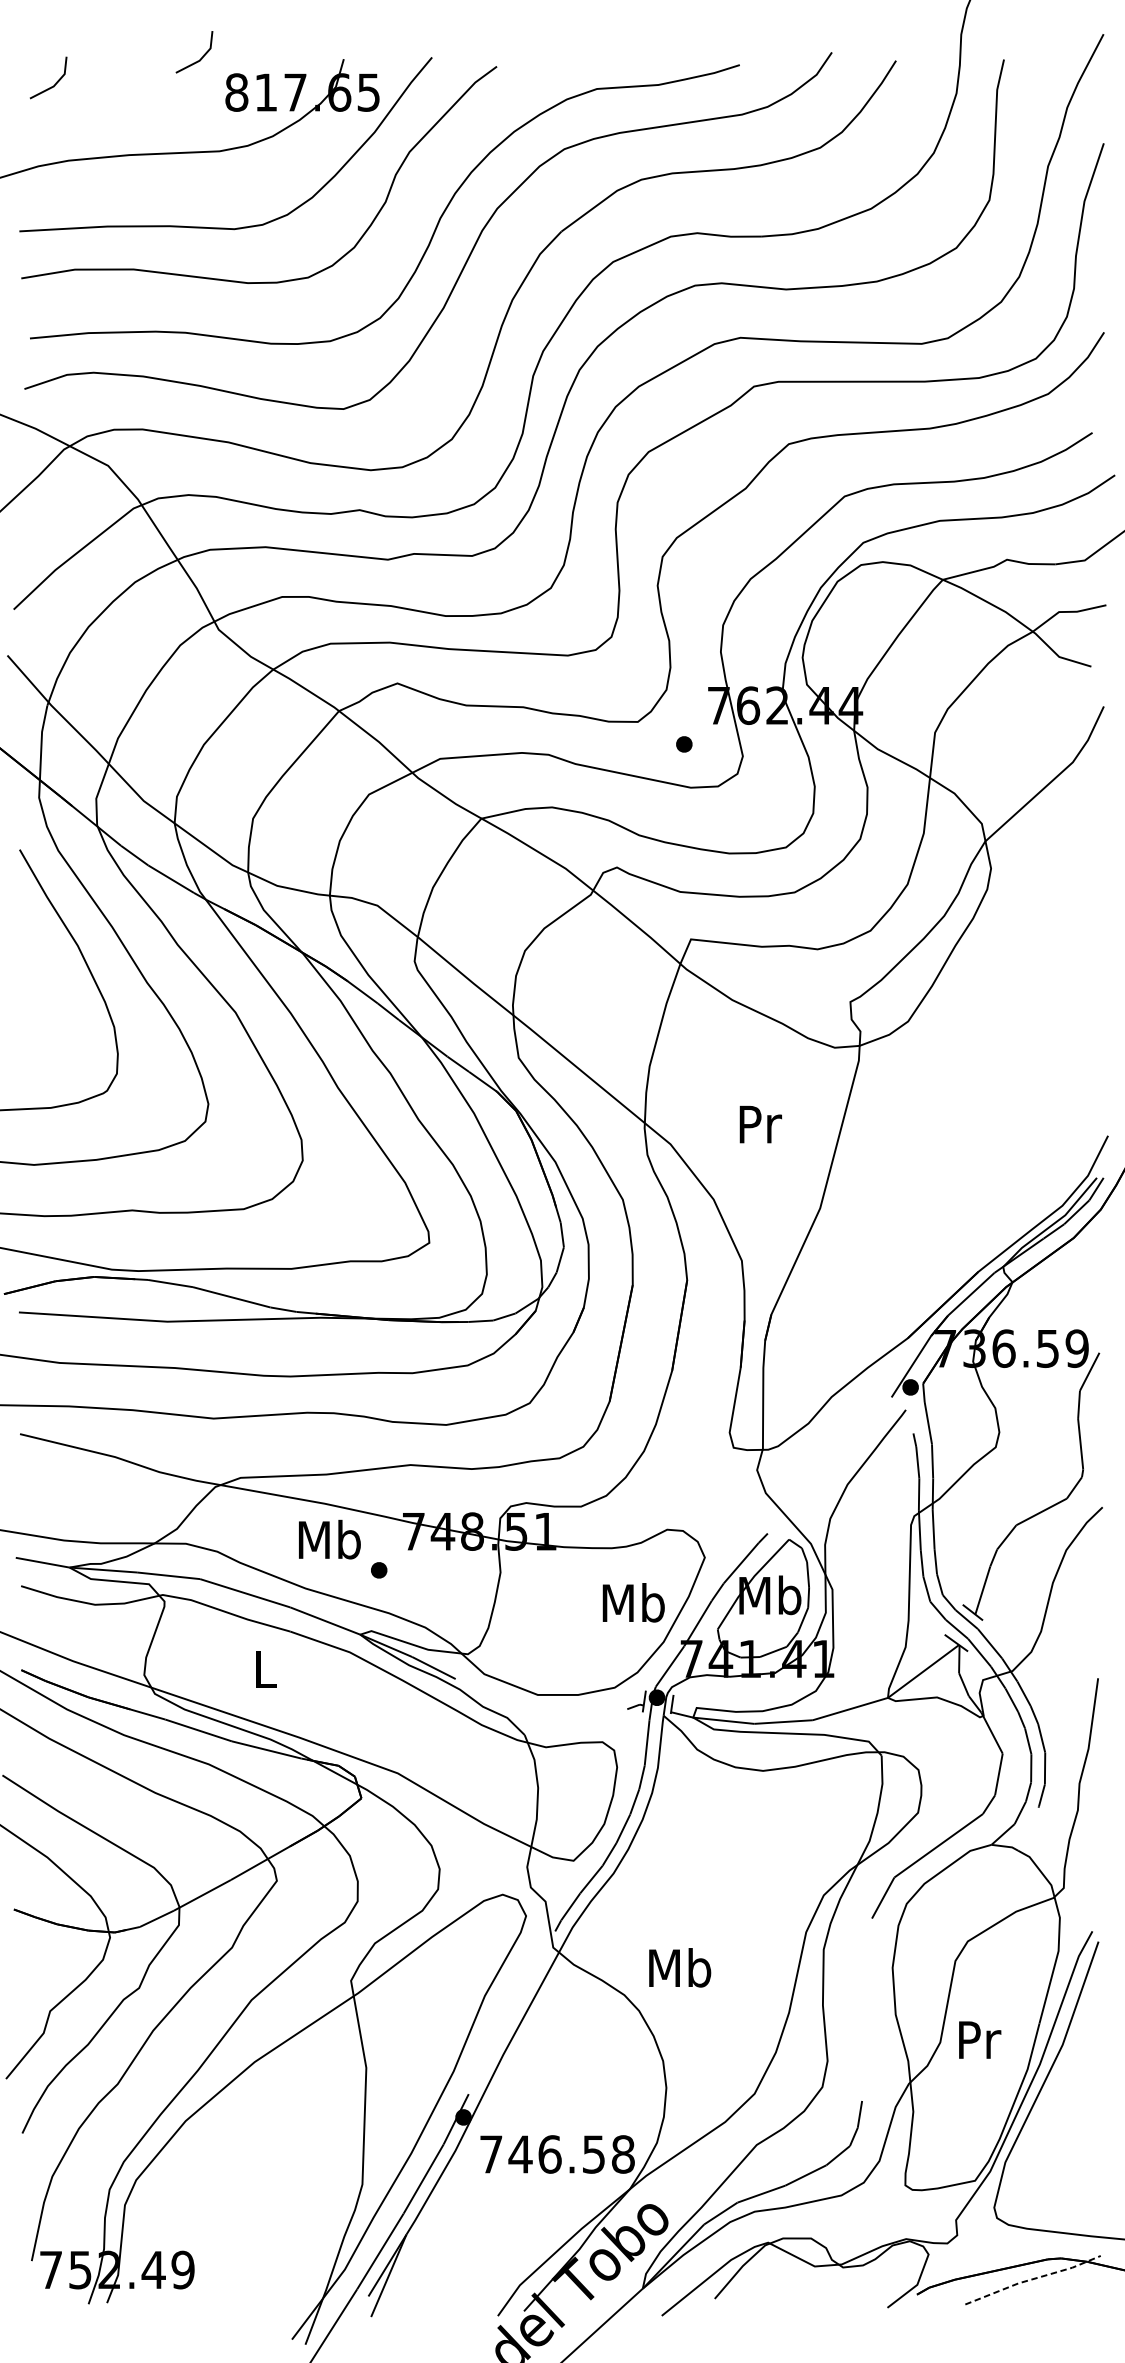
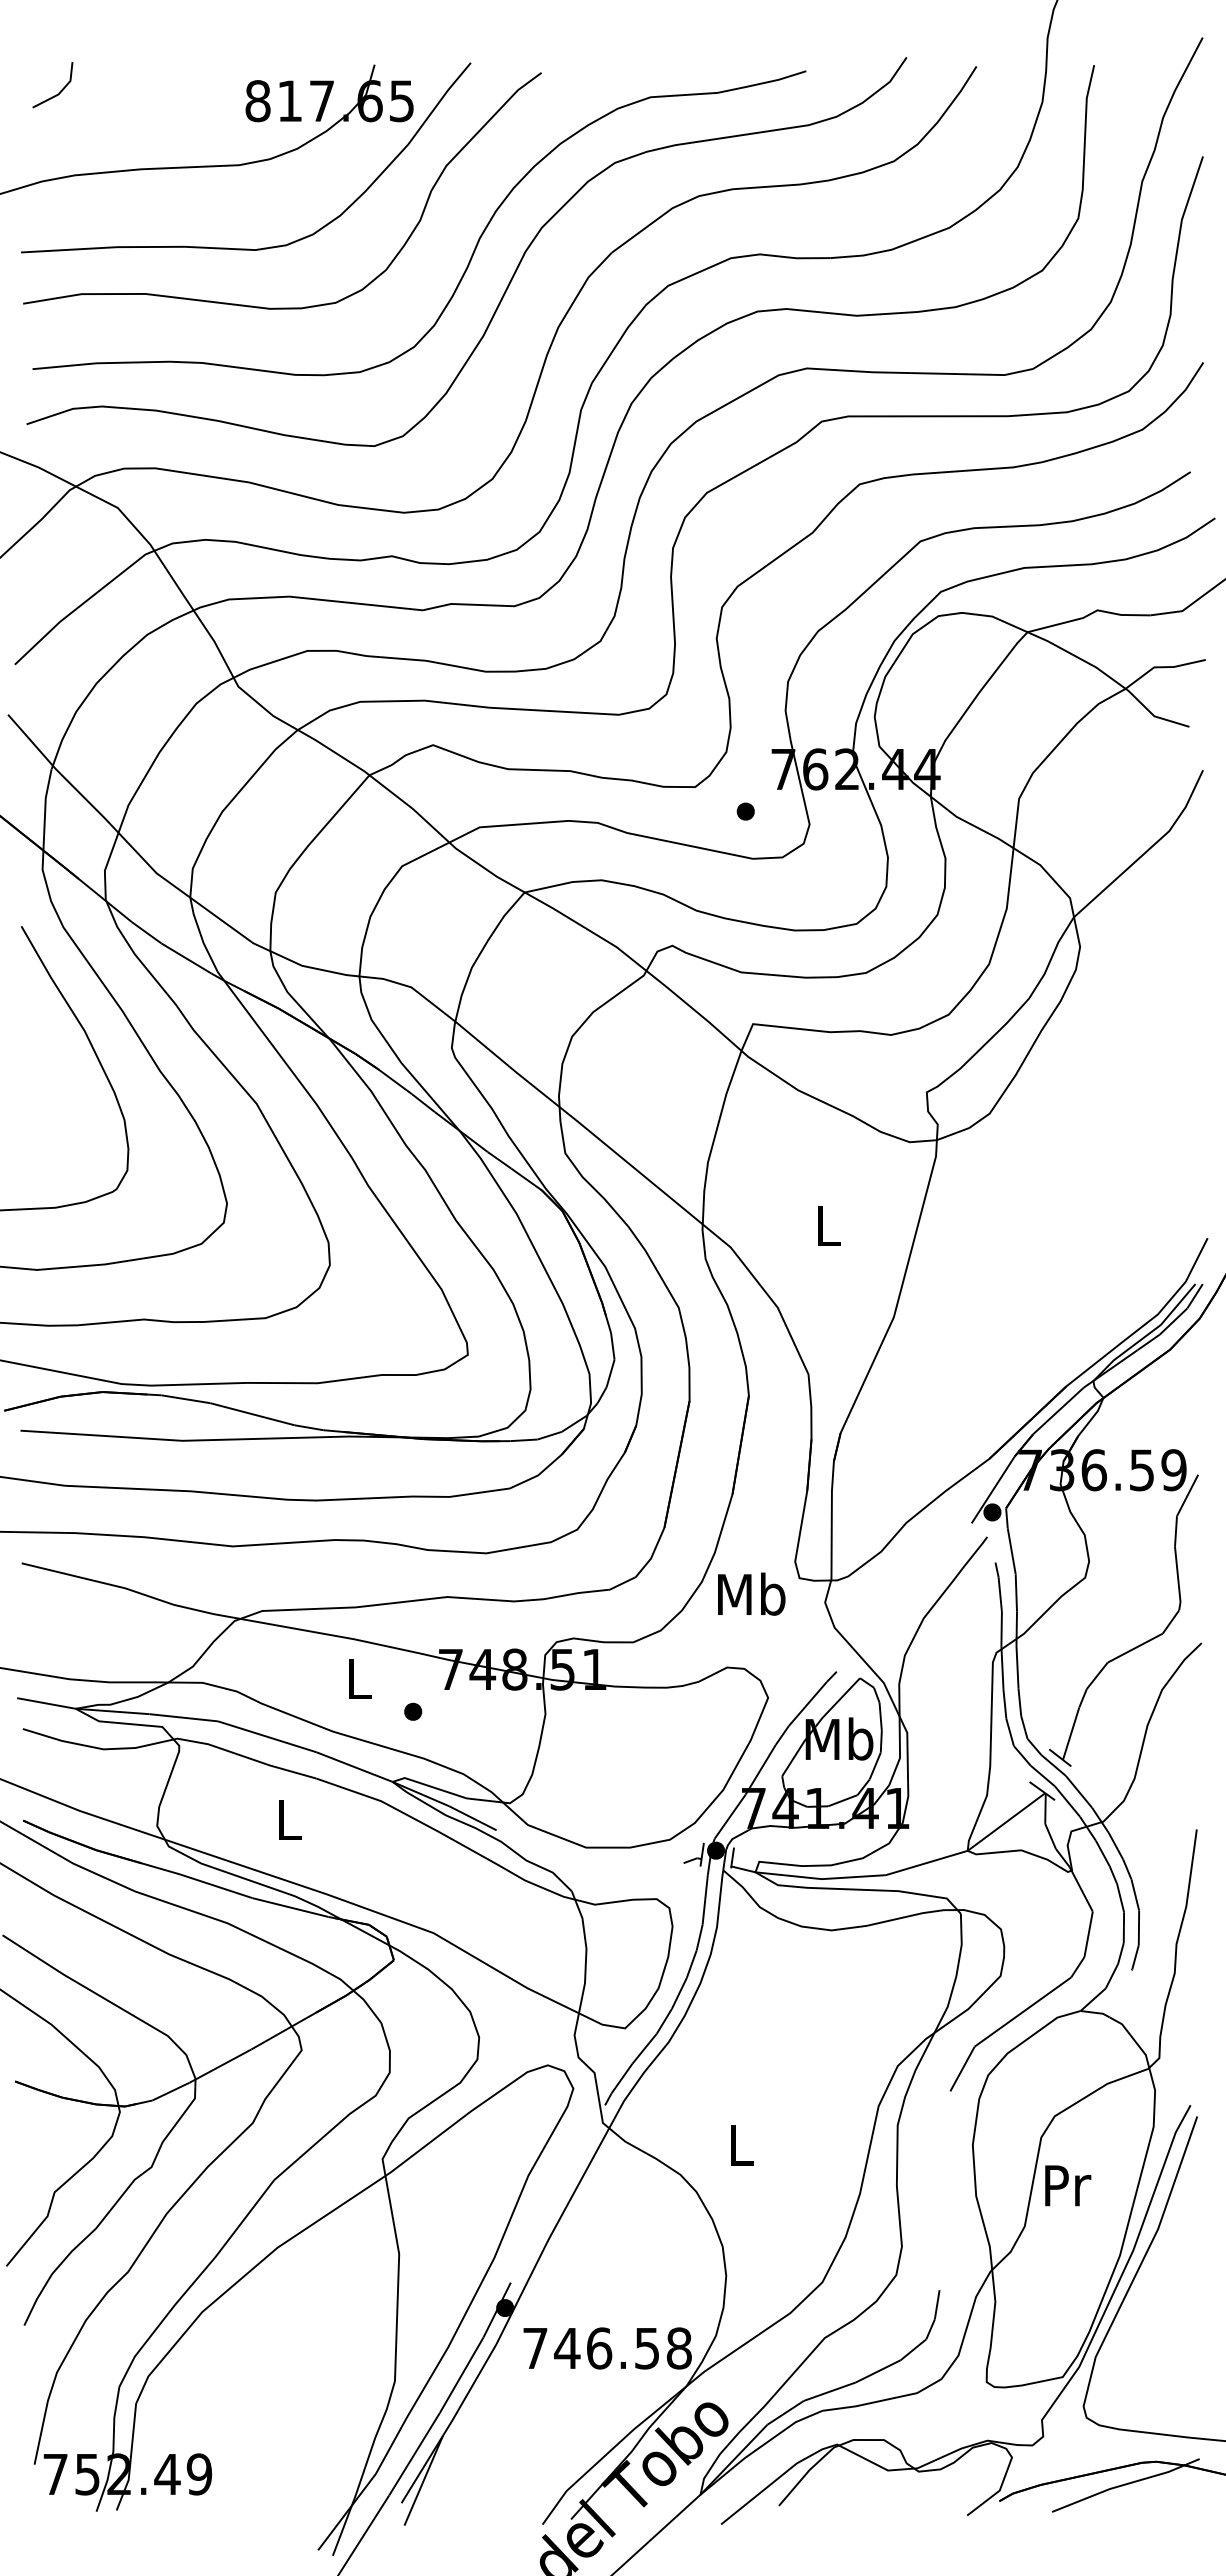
line: (200, 58) -> (218, 63), removed
text: (761, 1124) -> (829, 1225), Pr -> L
text: (329, 1538) -> (359, 1677), Mb -> L
text: (633, 1602) -> (751, 1593), moved
text: (680, 1967) -> (741, 2144), Mb -> L
text: (980, 2039) -> (1068, 2185), moved
line: (1033, 2279) -> (1126, 2484), dashed -> solid

